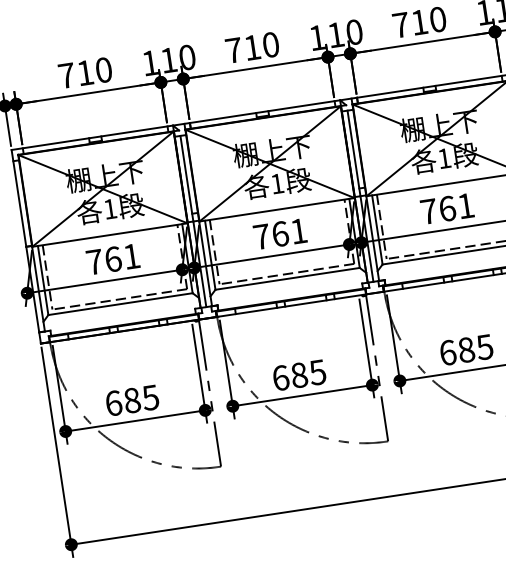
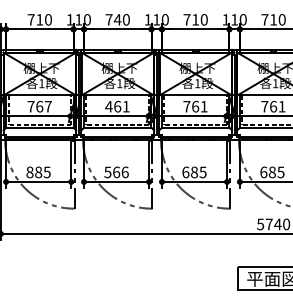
text: (251, 47) -> (117, 19), 710 -> 740
text: (260, 236) -> (108, 106), 761 -> 461
text: (129, 256) -> (47, 106), 761 -> 767
text: (299, 375) -> (116, 172), 685 -> 566
text: (112, 403) -> (29, 172), 685 -> 885

